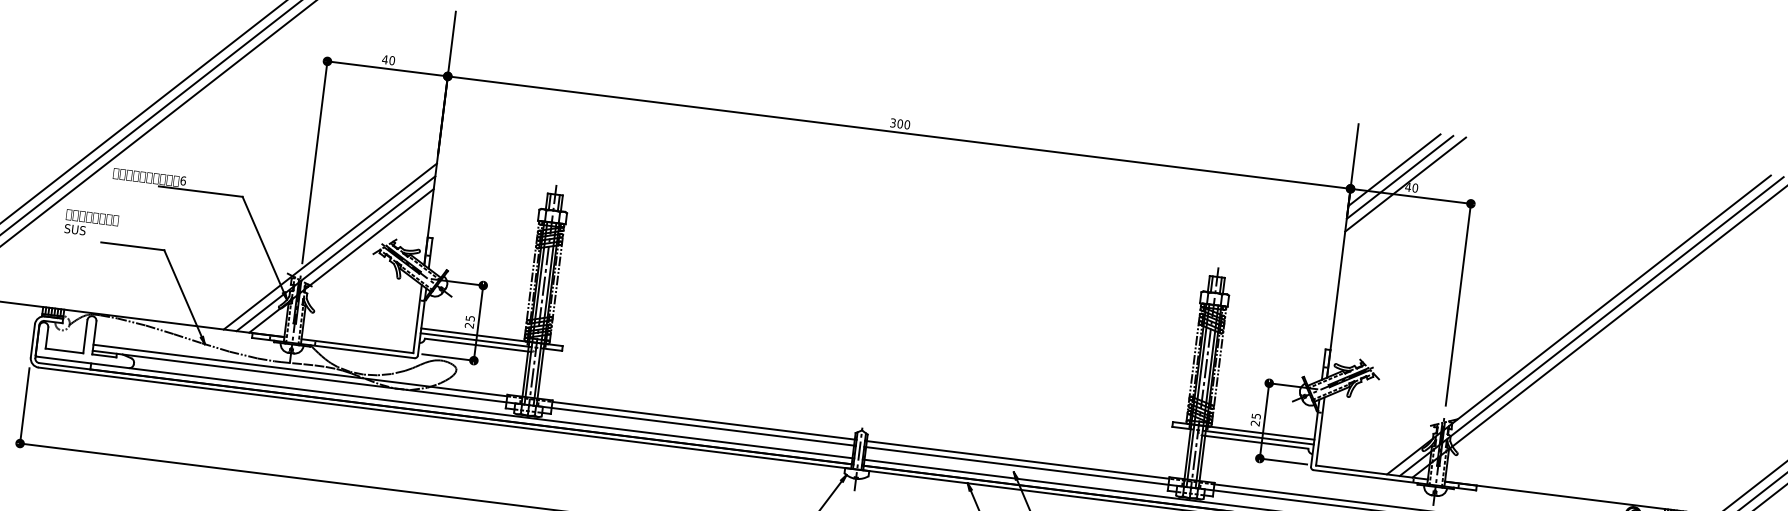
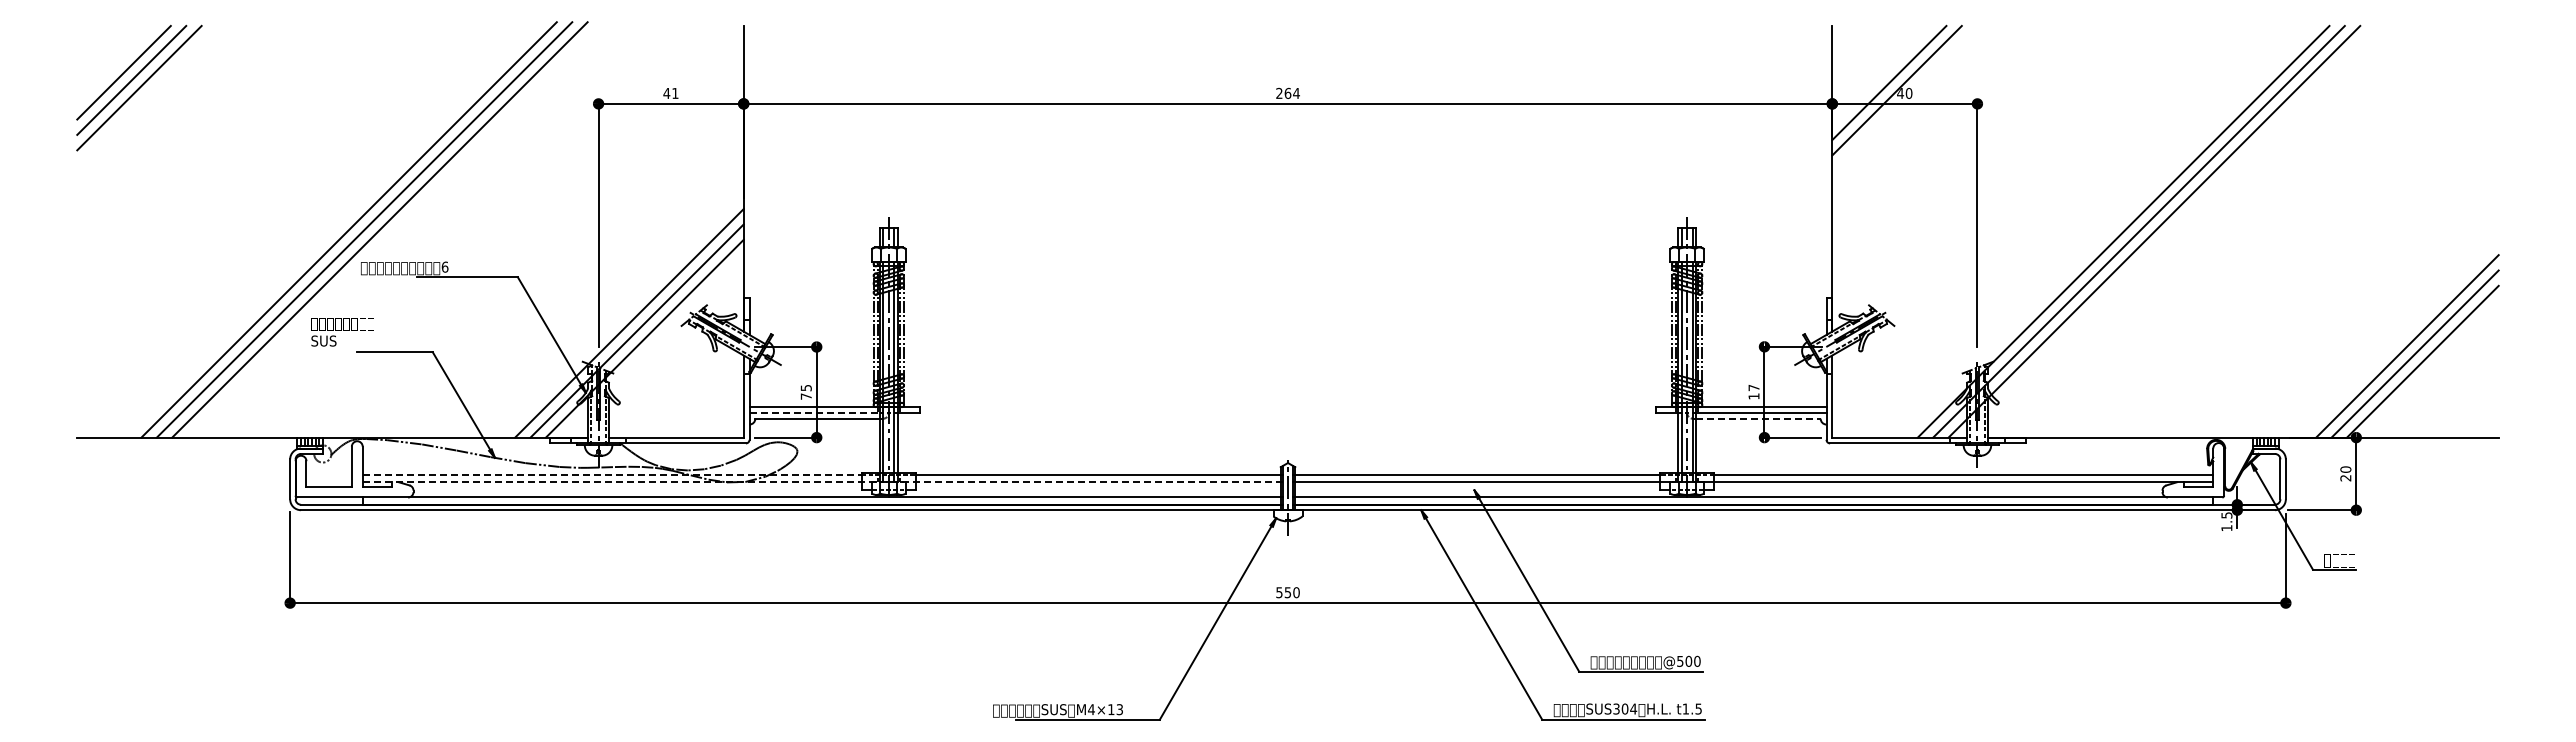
text: (392, 60) -> (675, 93), 40 -> 41
text: (899, 123) -> (1287, 93), 300 -> 264
line: (1394, 169) -> (1881, 74), removed
text: (468, 325) -> (805, 396), 25 -> 75
line: (475, 339) -> (815, 412), solid -> dashed
line: (300, 370) -> (612, 475), solid -> dashed
line: (474, 398) -> (823, 482), solid -> dashed
text: (1255, 419) -> (1753, 391), 25 -> 17
line: (1256, 442) -> (1758, 418), solid -> dashed

